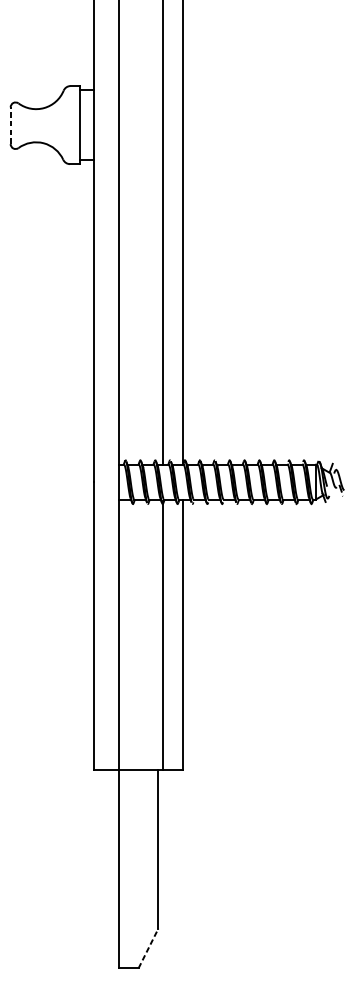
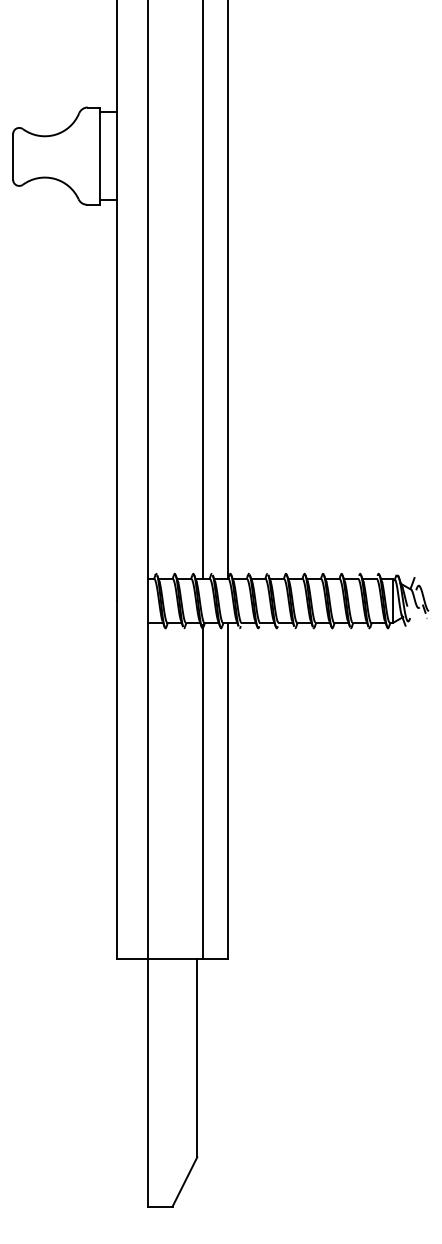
line: (10, 125) -> (13, 156), dashed -> solid
line: (148, 948) -> (184, 1181), dashed -> solid

